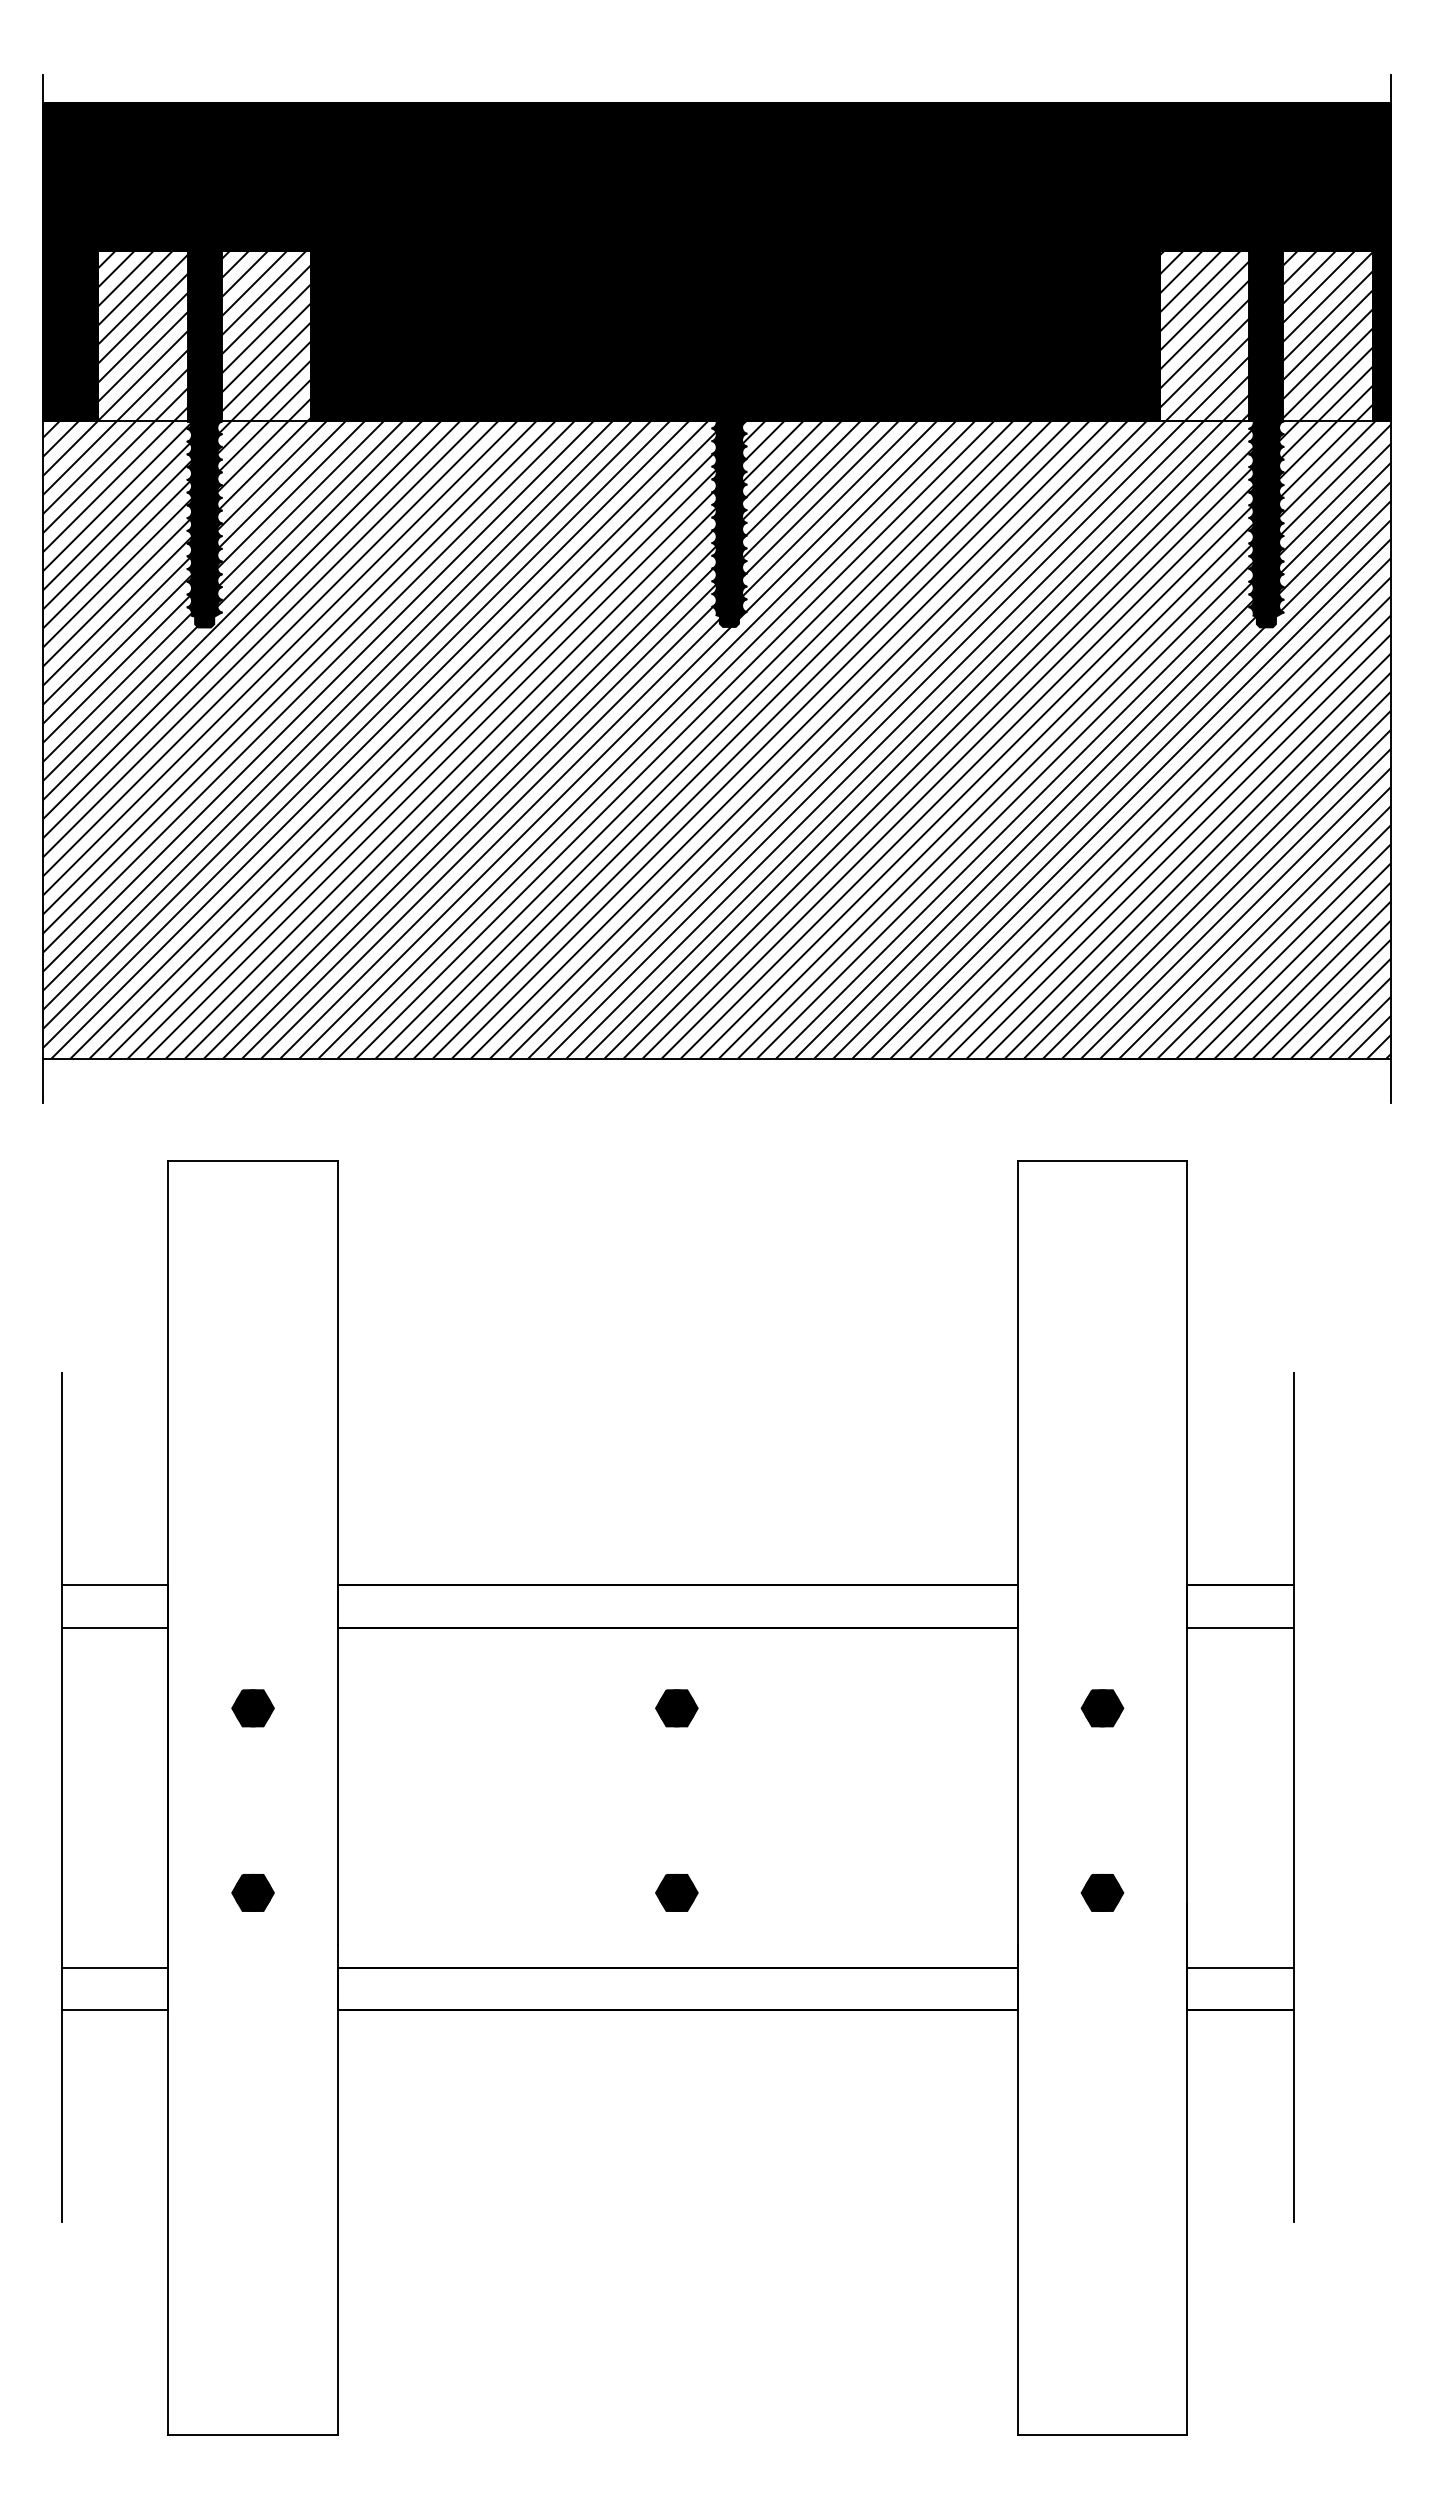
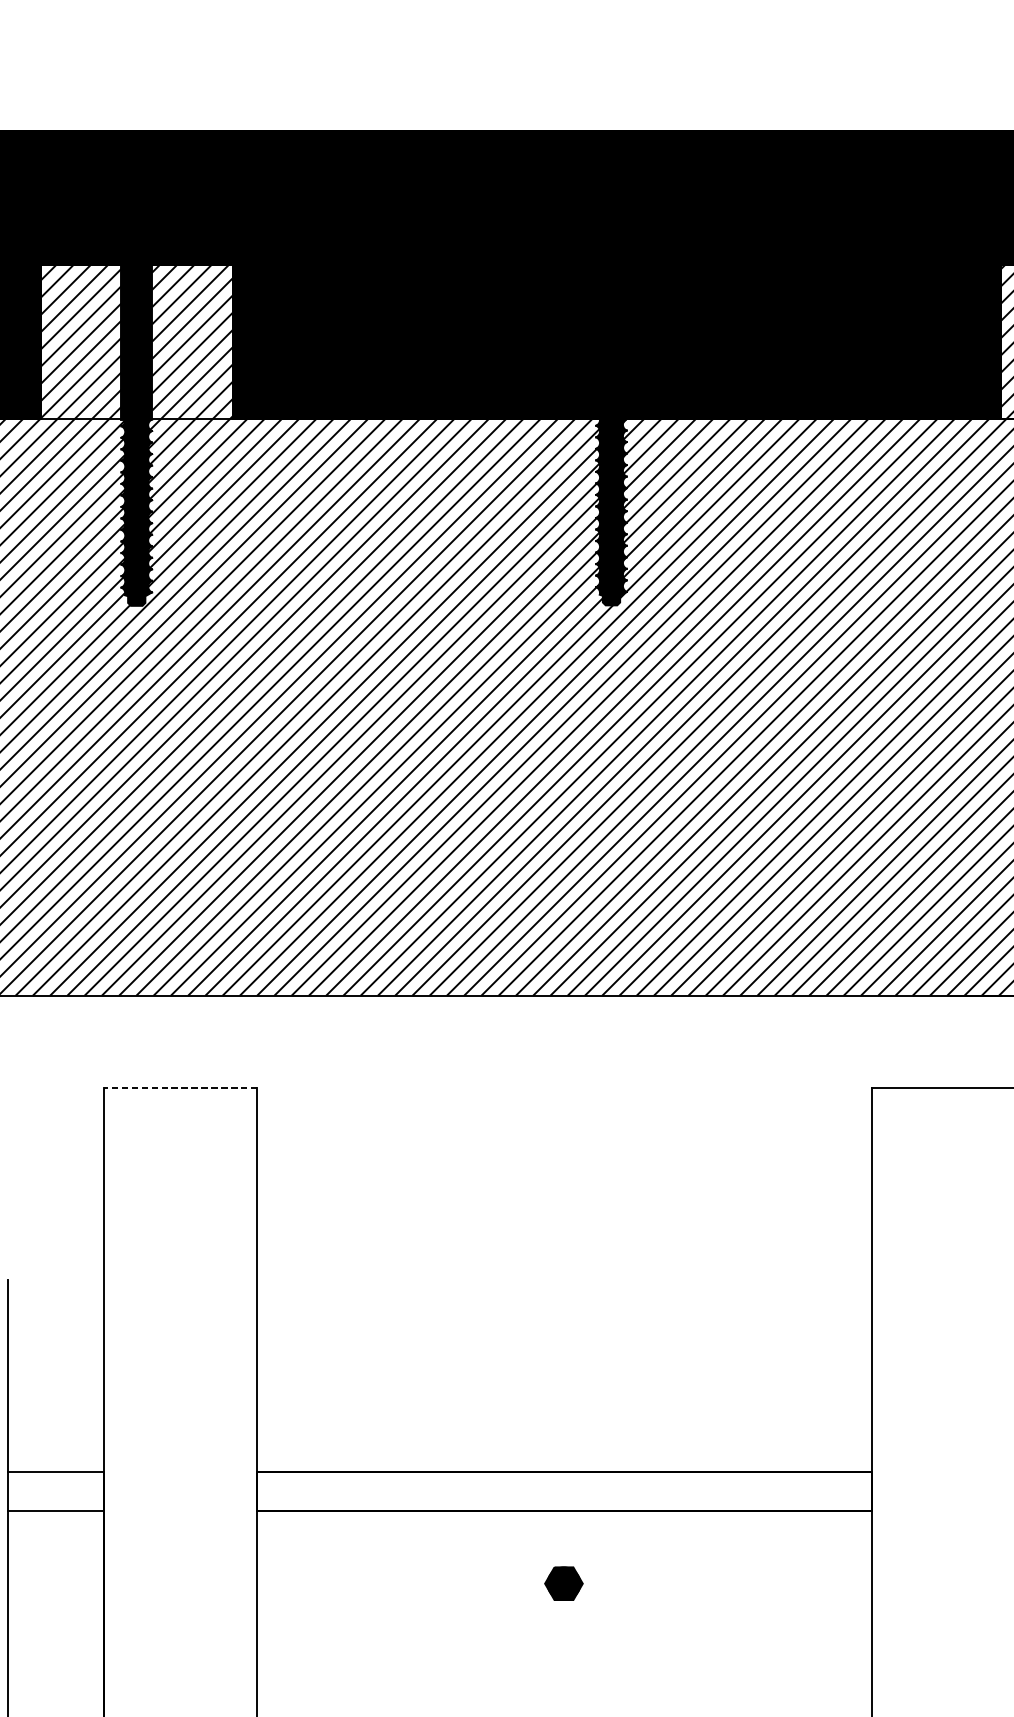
line: (253, 1160) -> (180, 1088), solid -> dashed
part: (252, 1708) -> (180, 1583), removed
part: (1102, 1708) -> (949, 1583), removed

